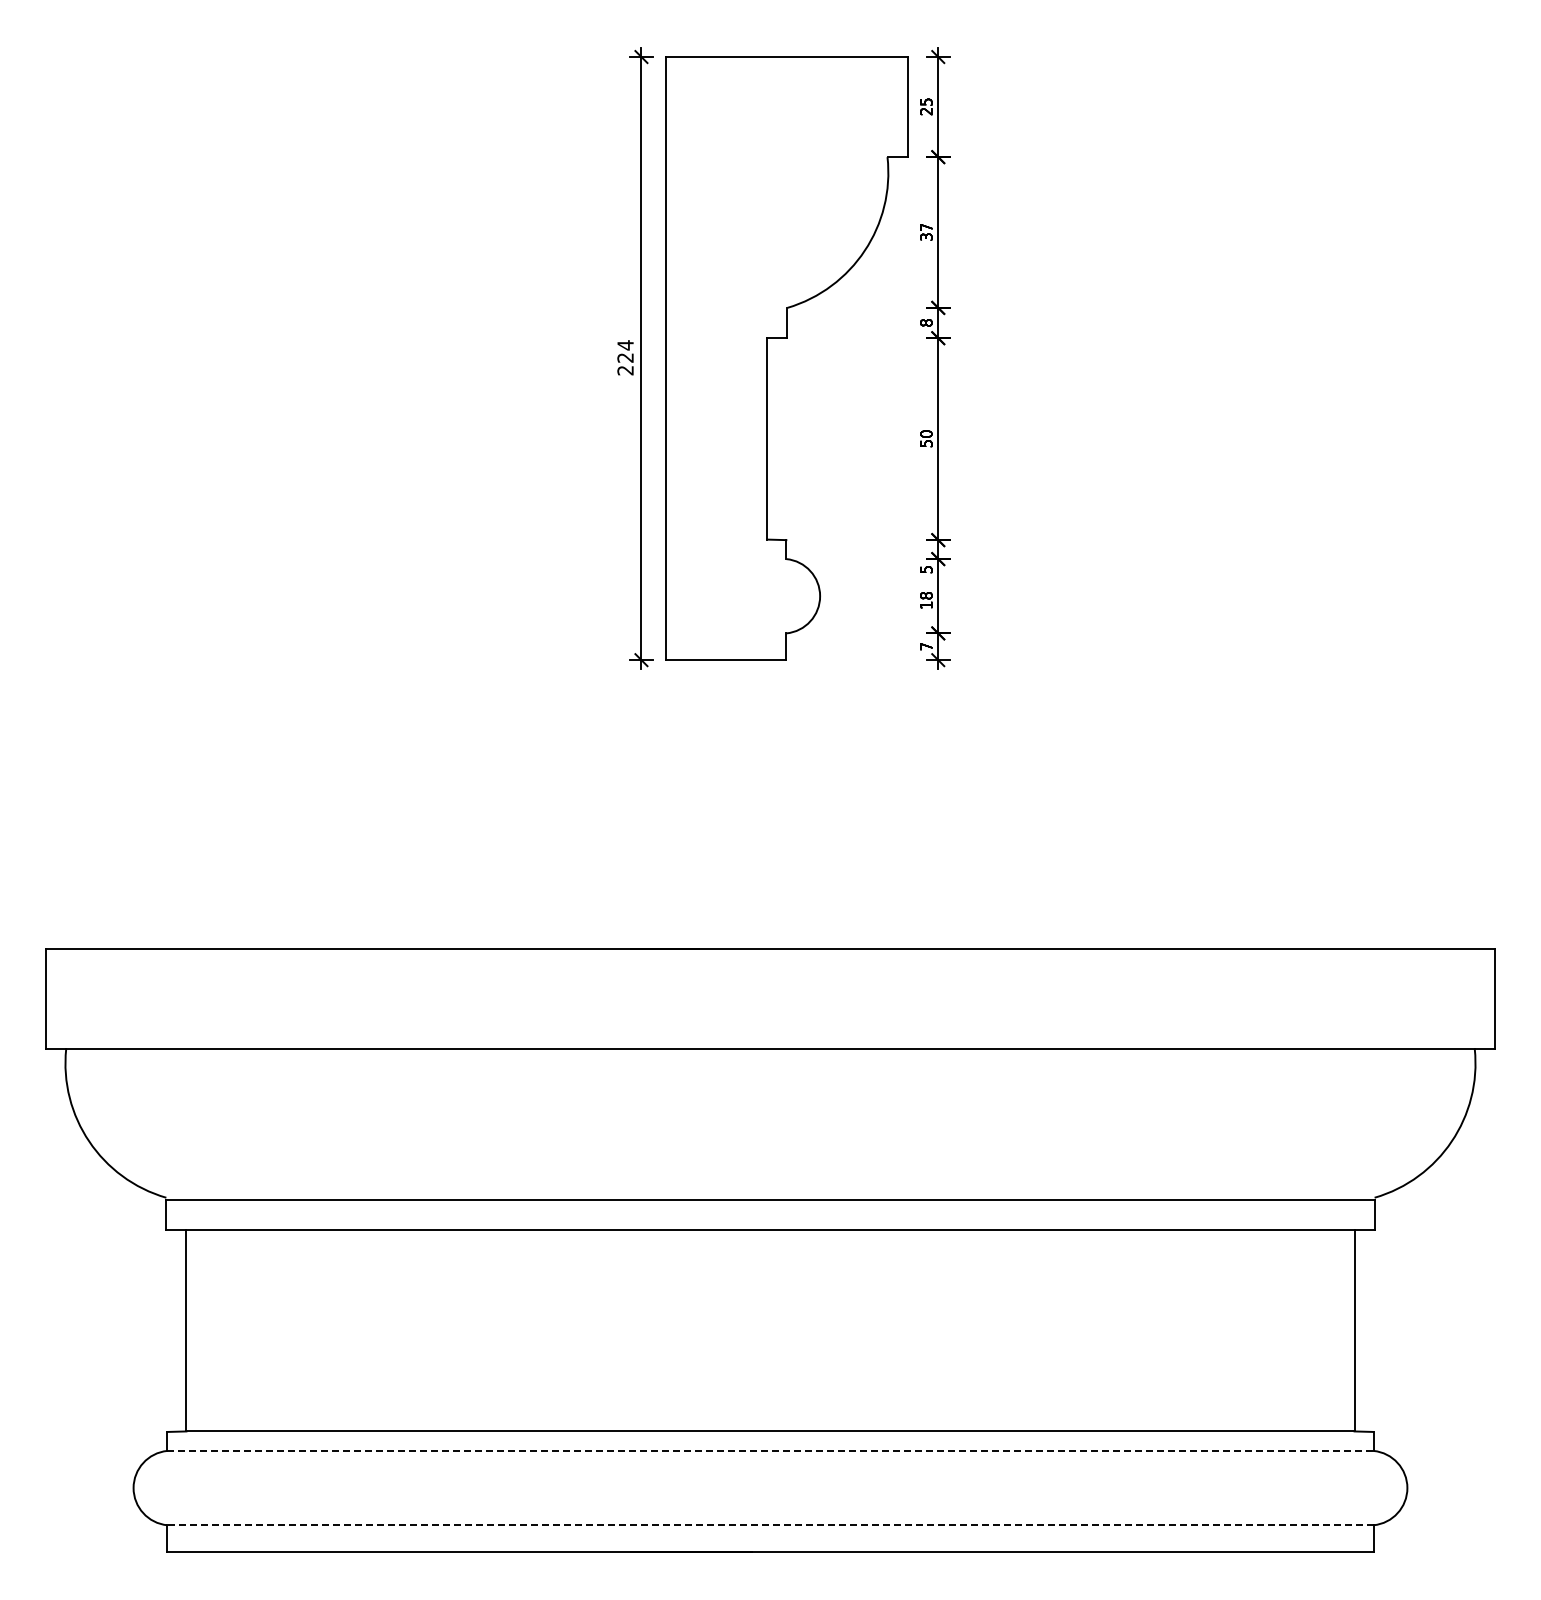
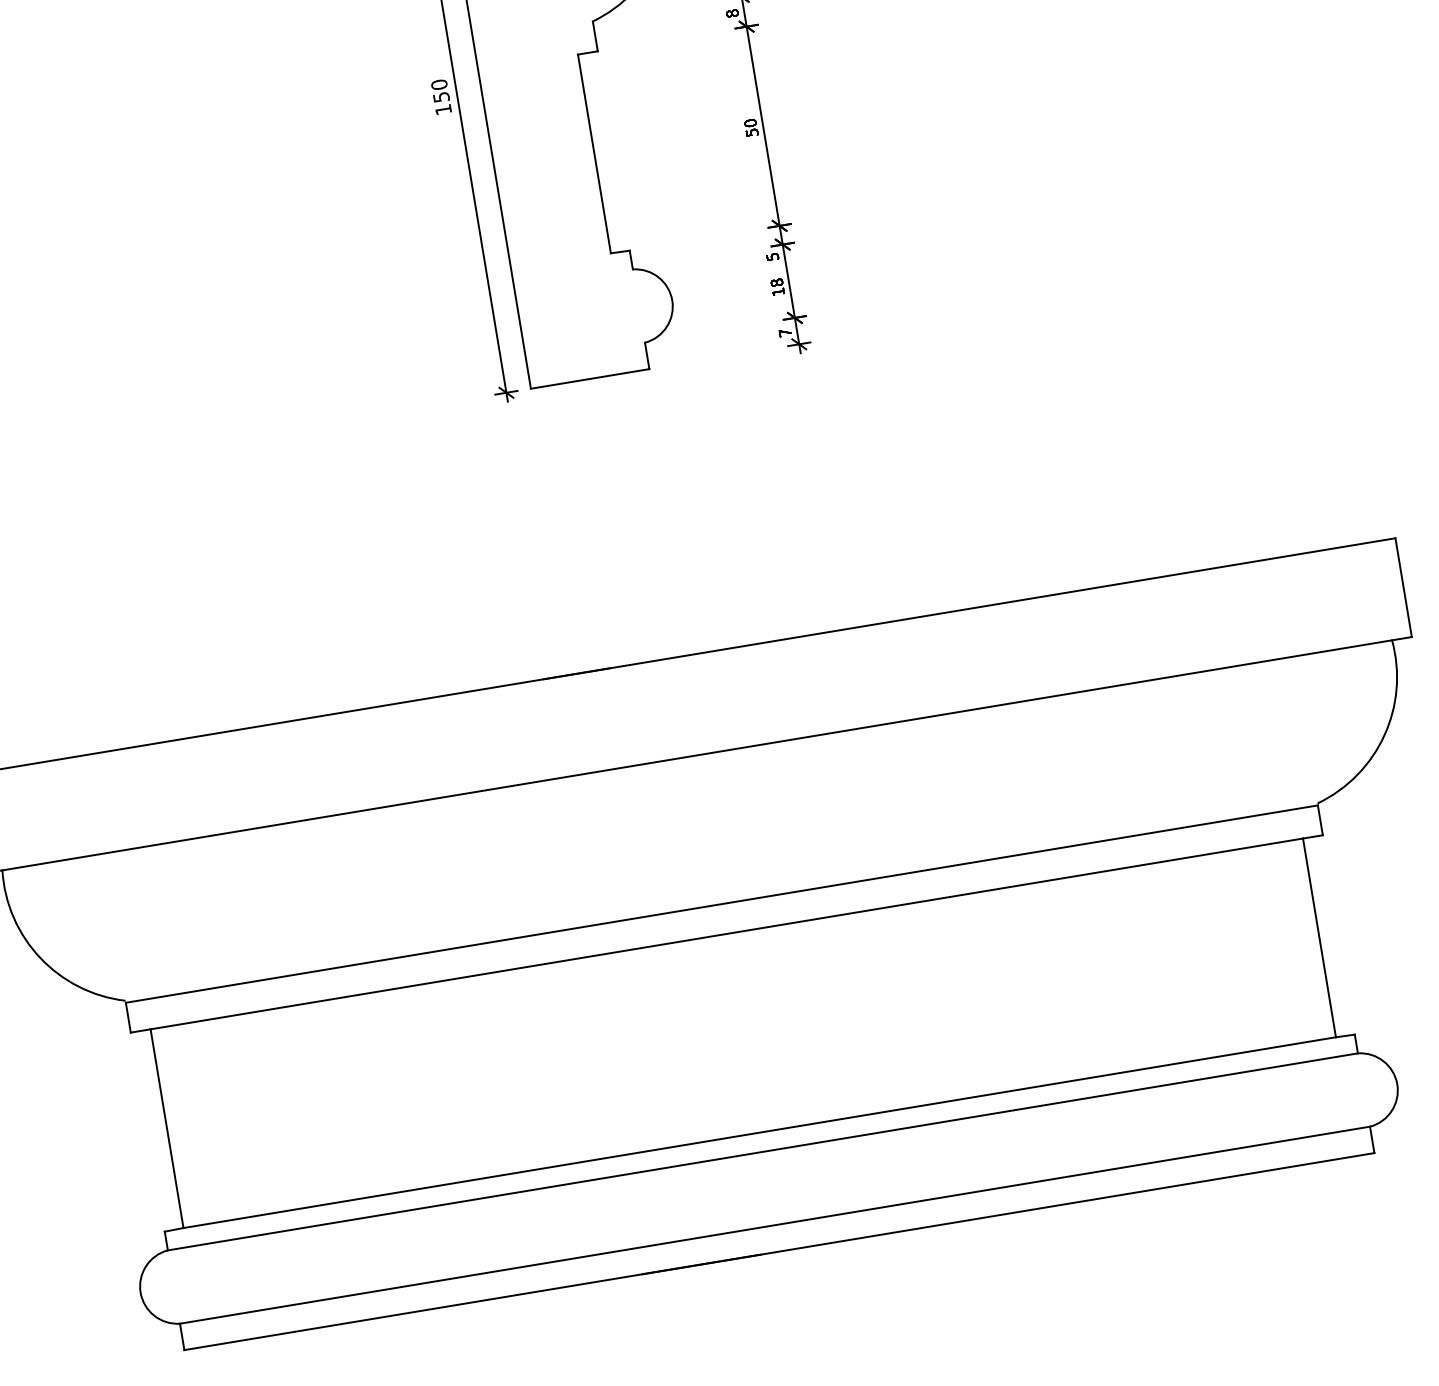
text: (625, 357) -> (441, 96), 224 -> 150
line: (770, 1450) -> (762, 1151), dashed -> solid
line: (770, 1525) -> (775, 1225), dashed -> solid

